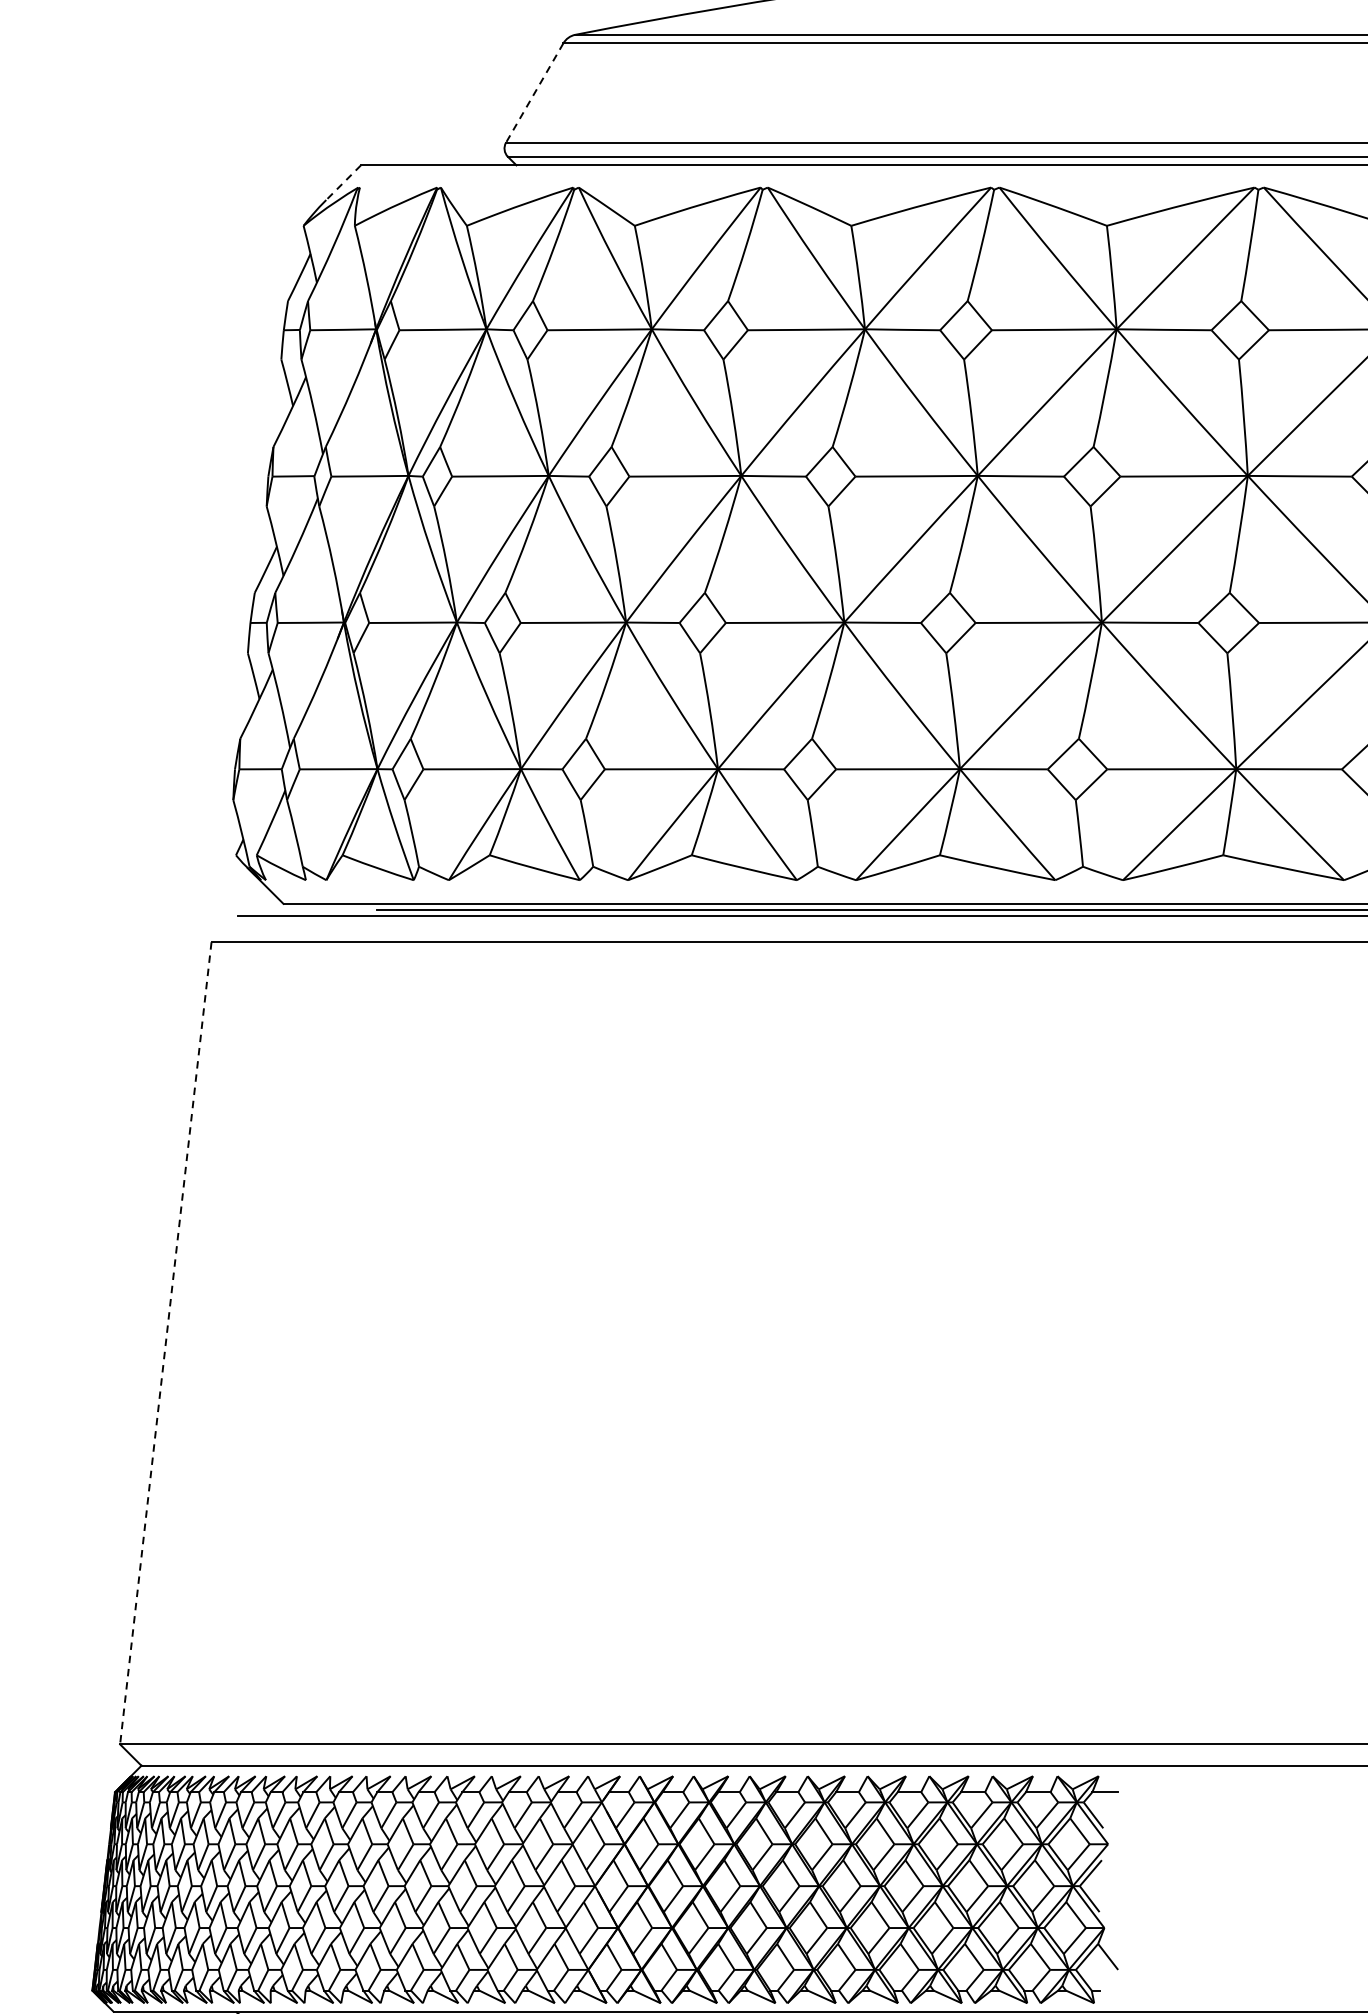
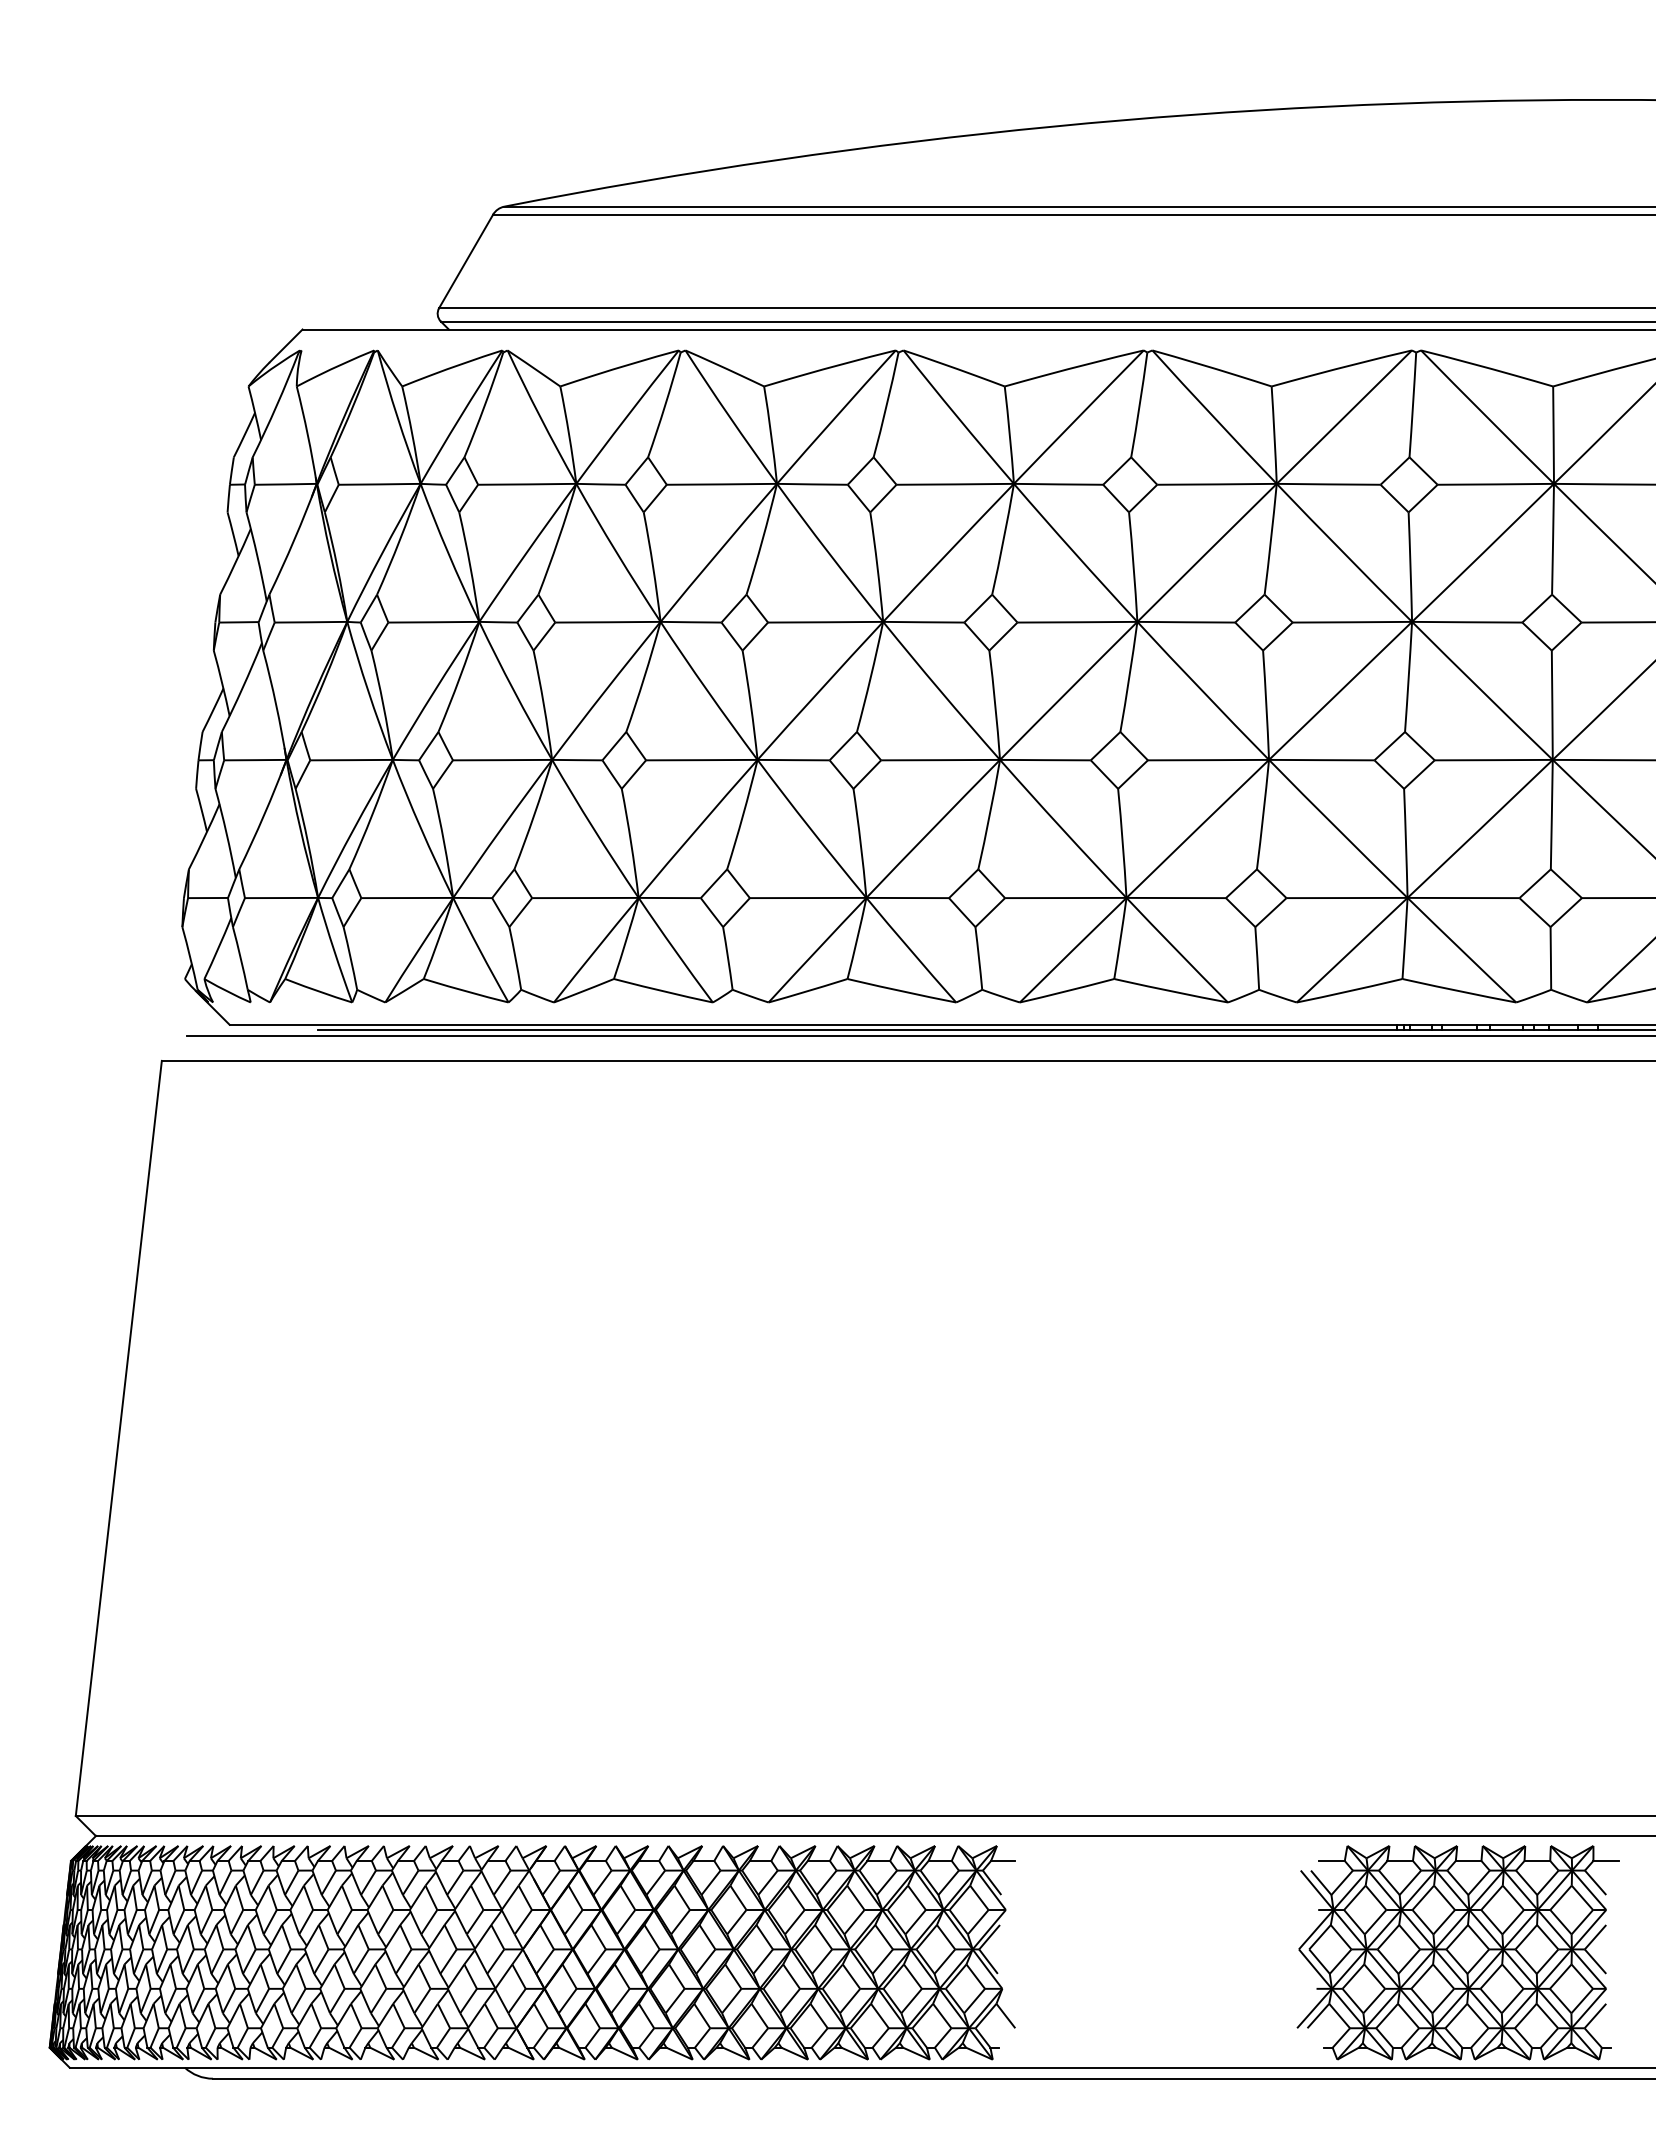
line: (534, 93) -> (465, 261), dashed -> solid
line: (342, 183) -> (285, 346), dashed -> solid
line: (165, 1343) -> (118, 1438), dashed -> solid

